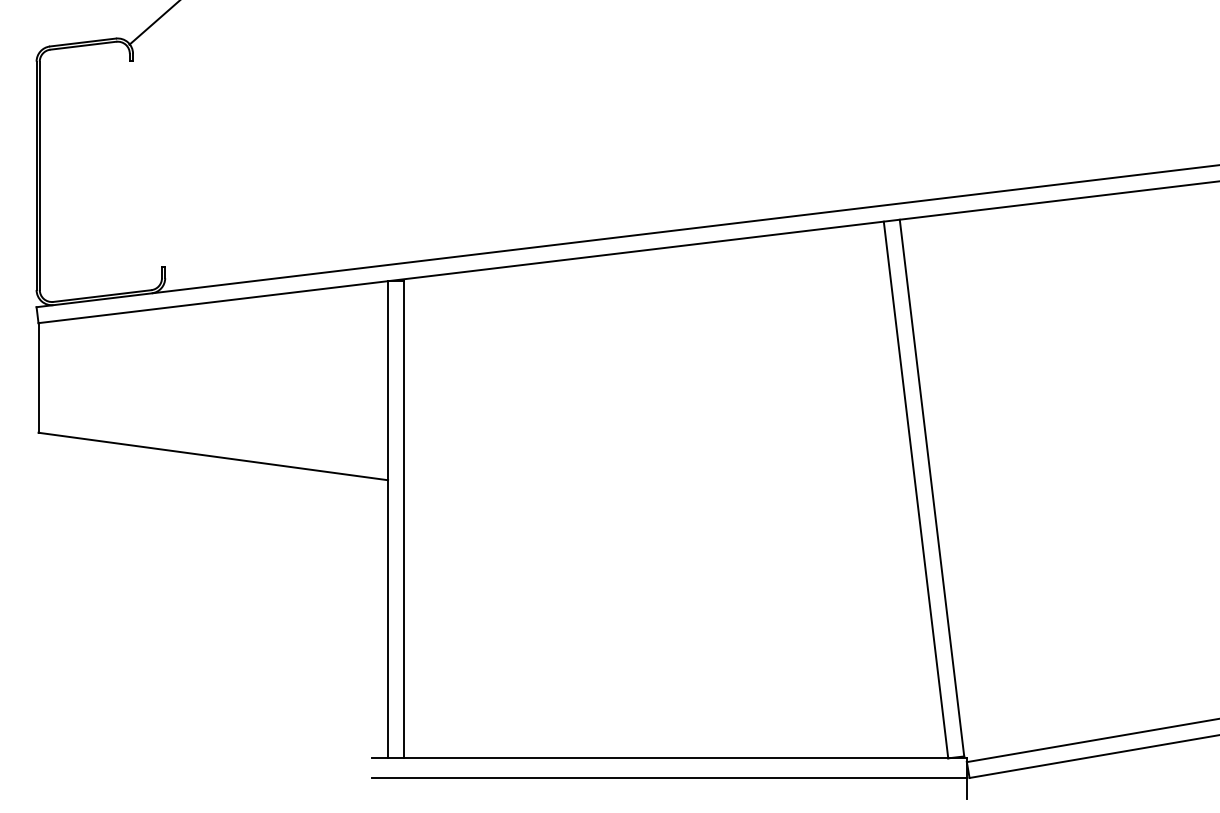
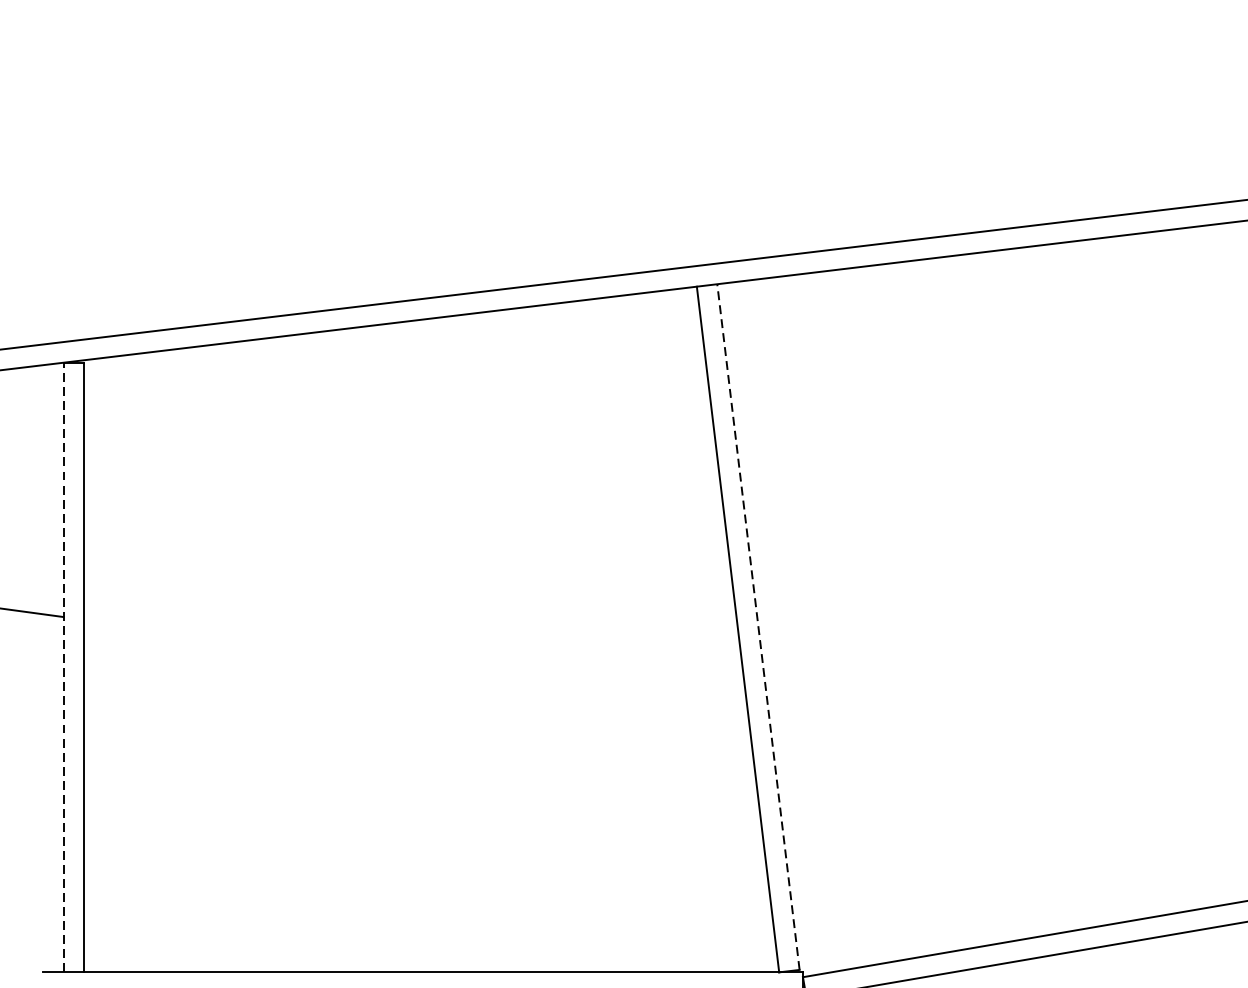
line: (931, 487) -> (757, 626), solid -> dashed
line: (388, 519) -> (64, 667), solid -> dashed

